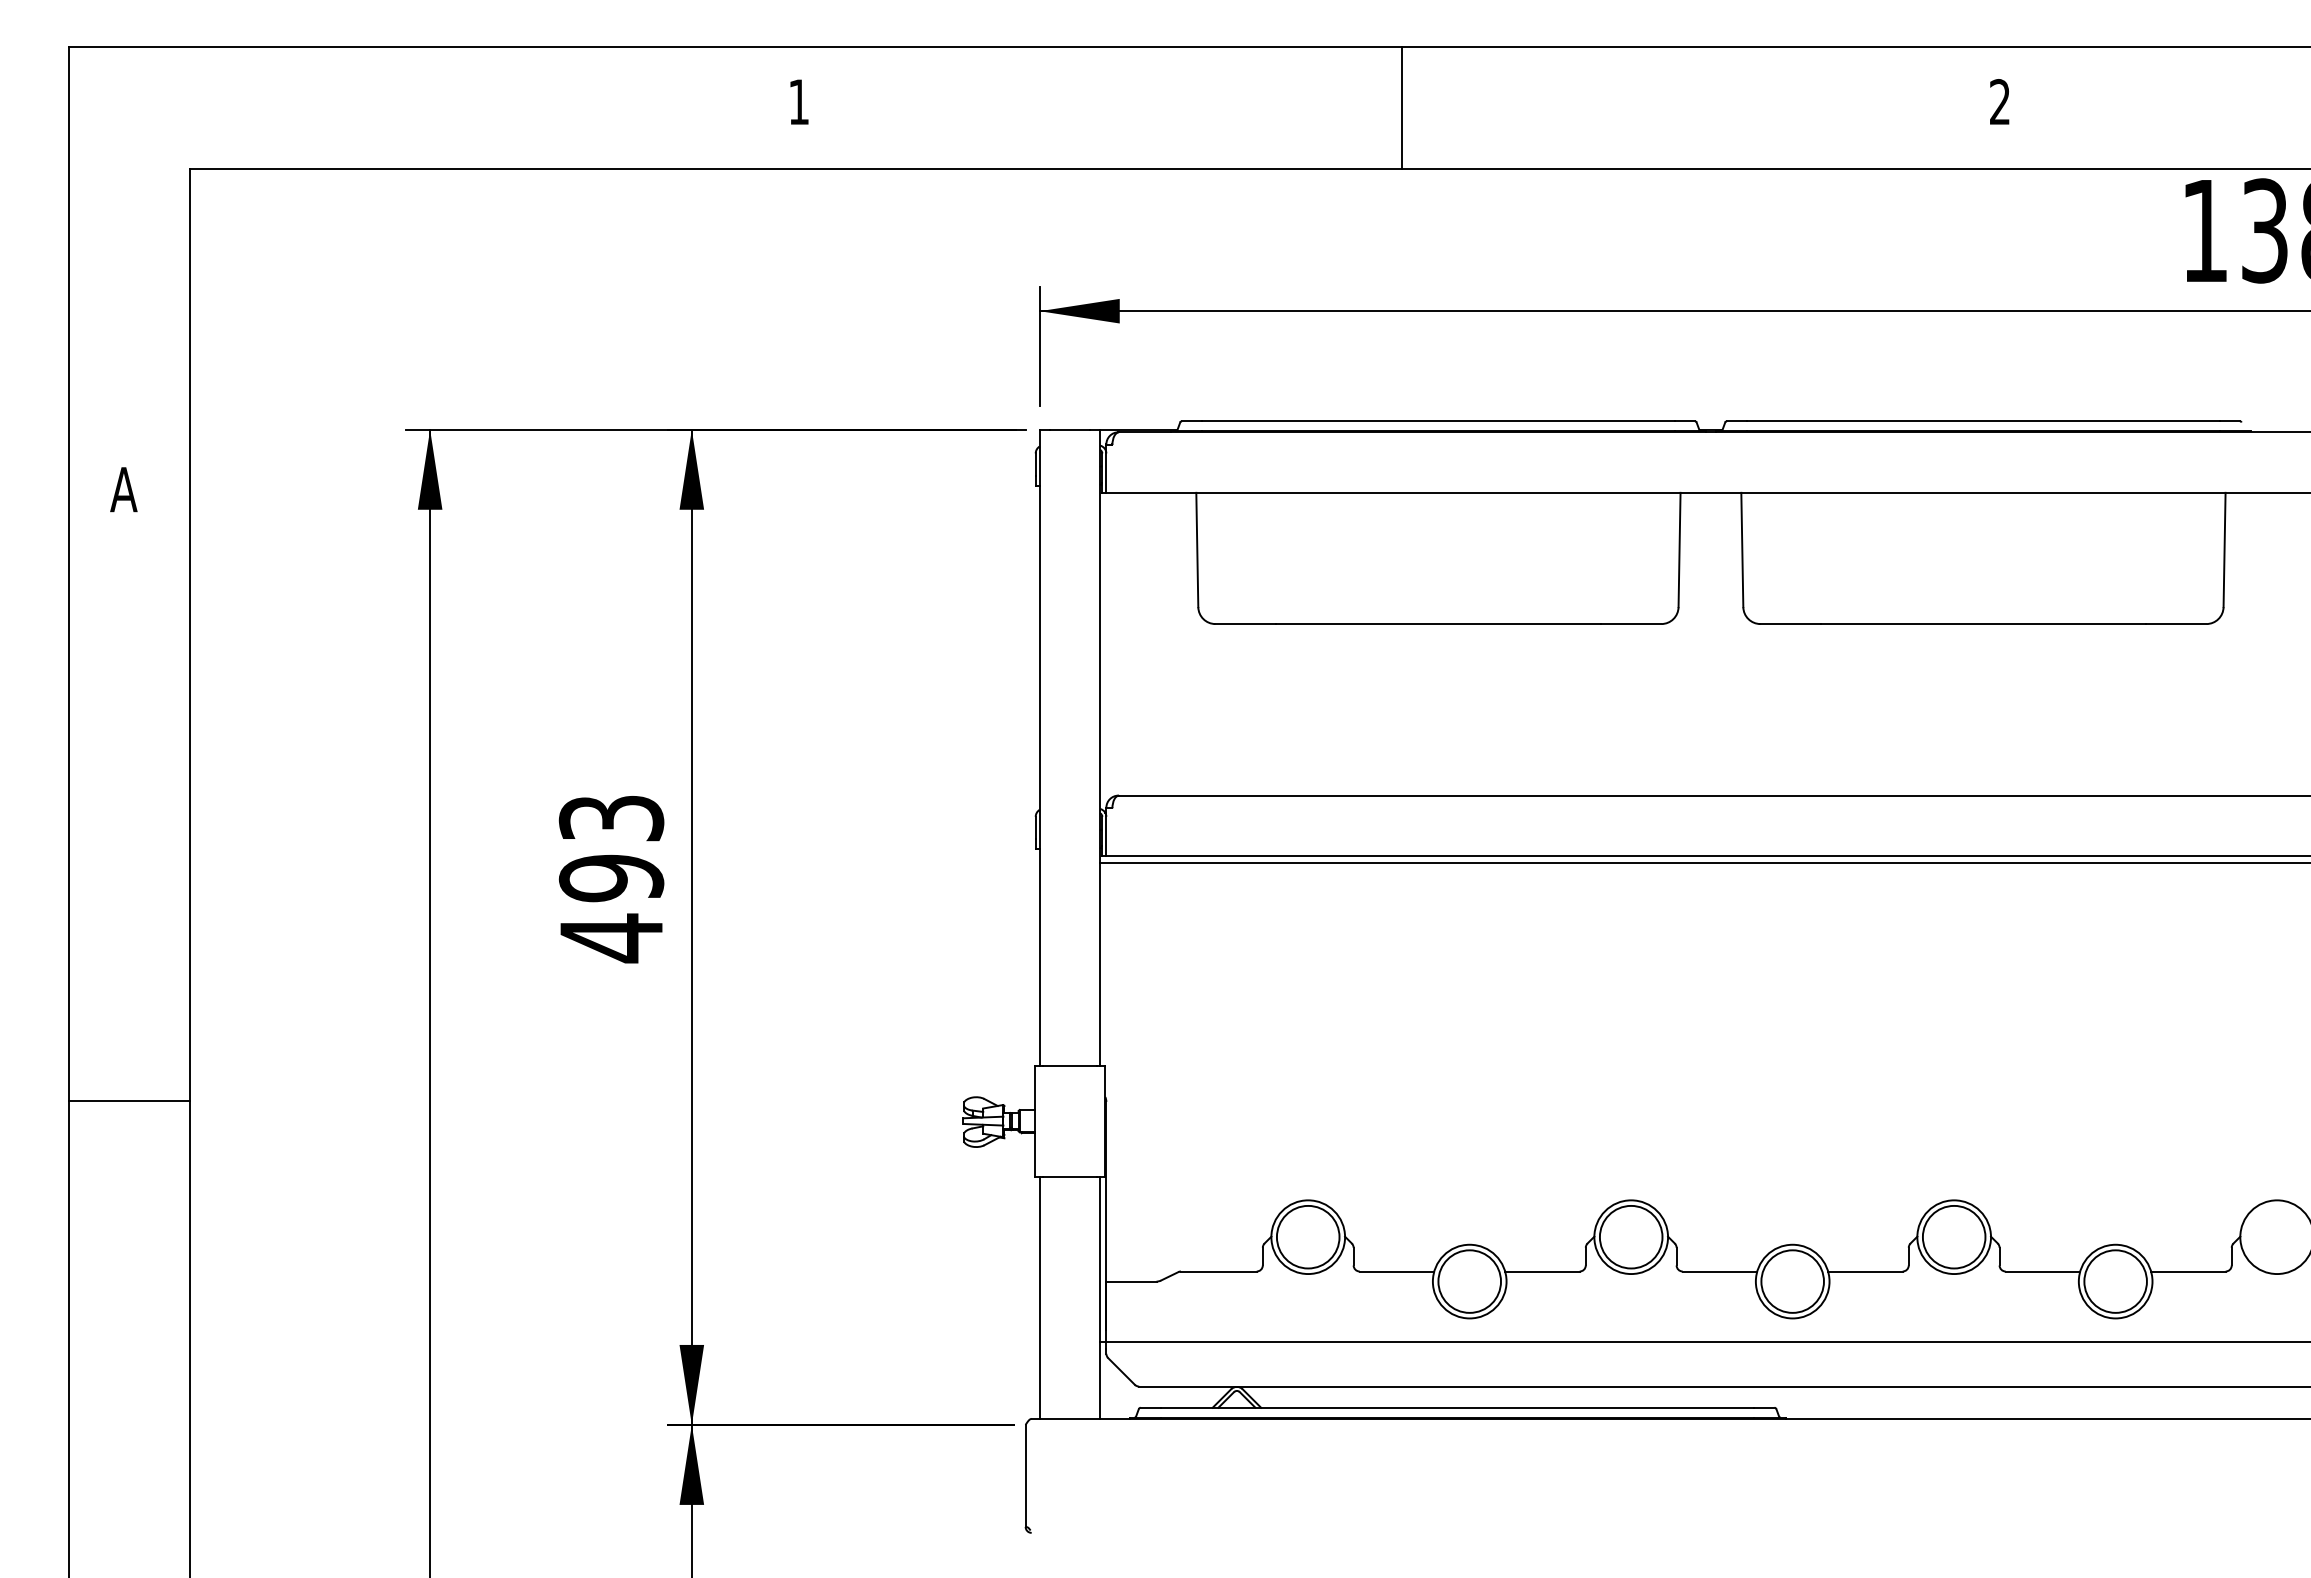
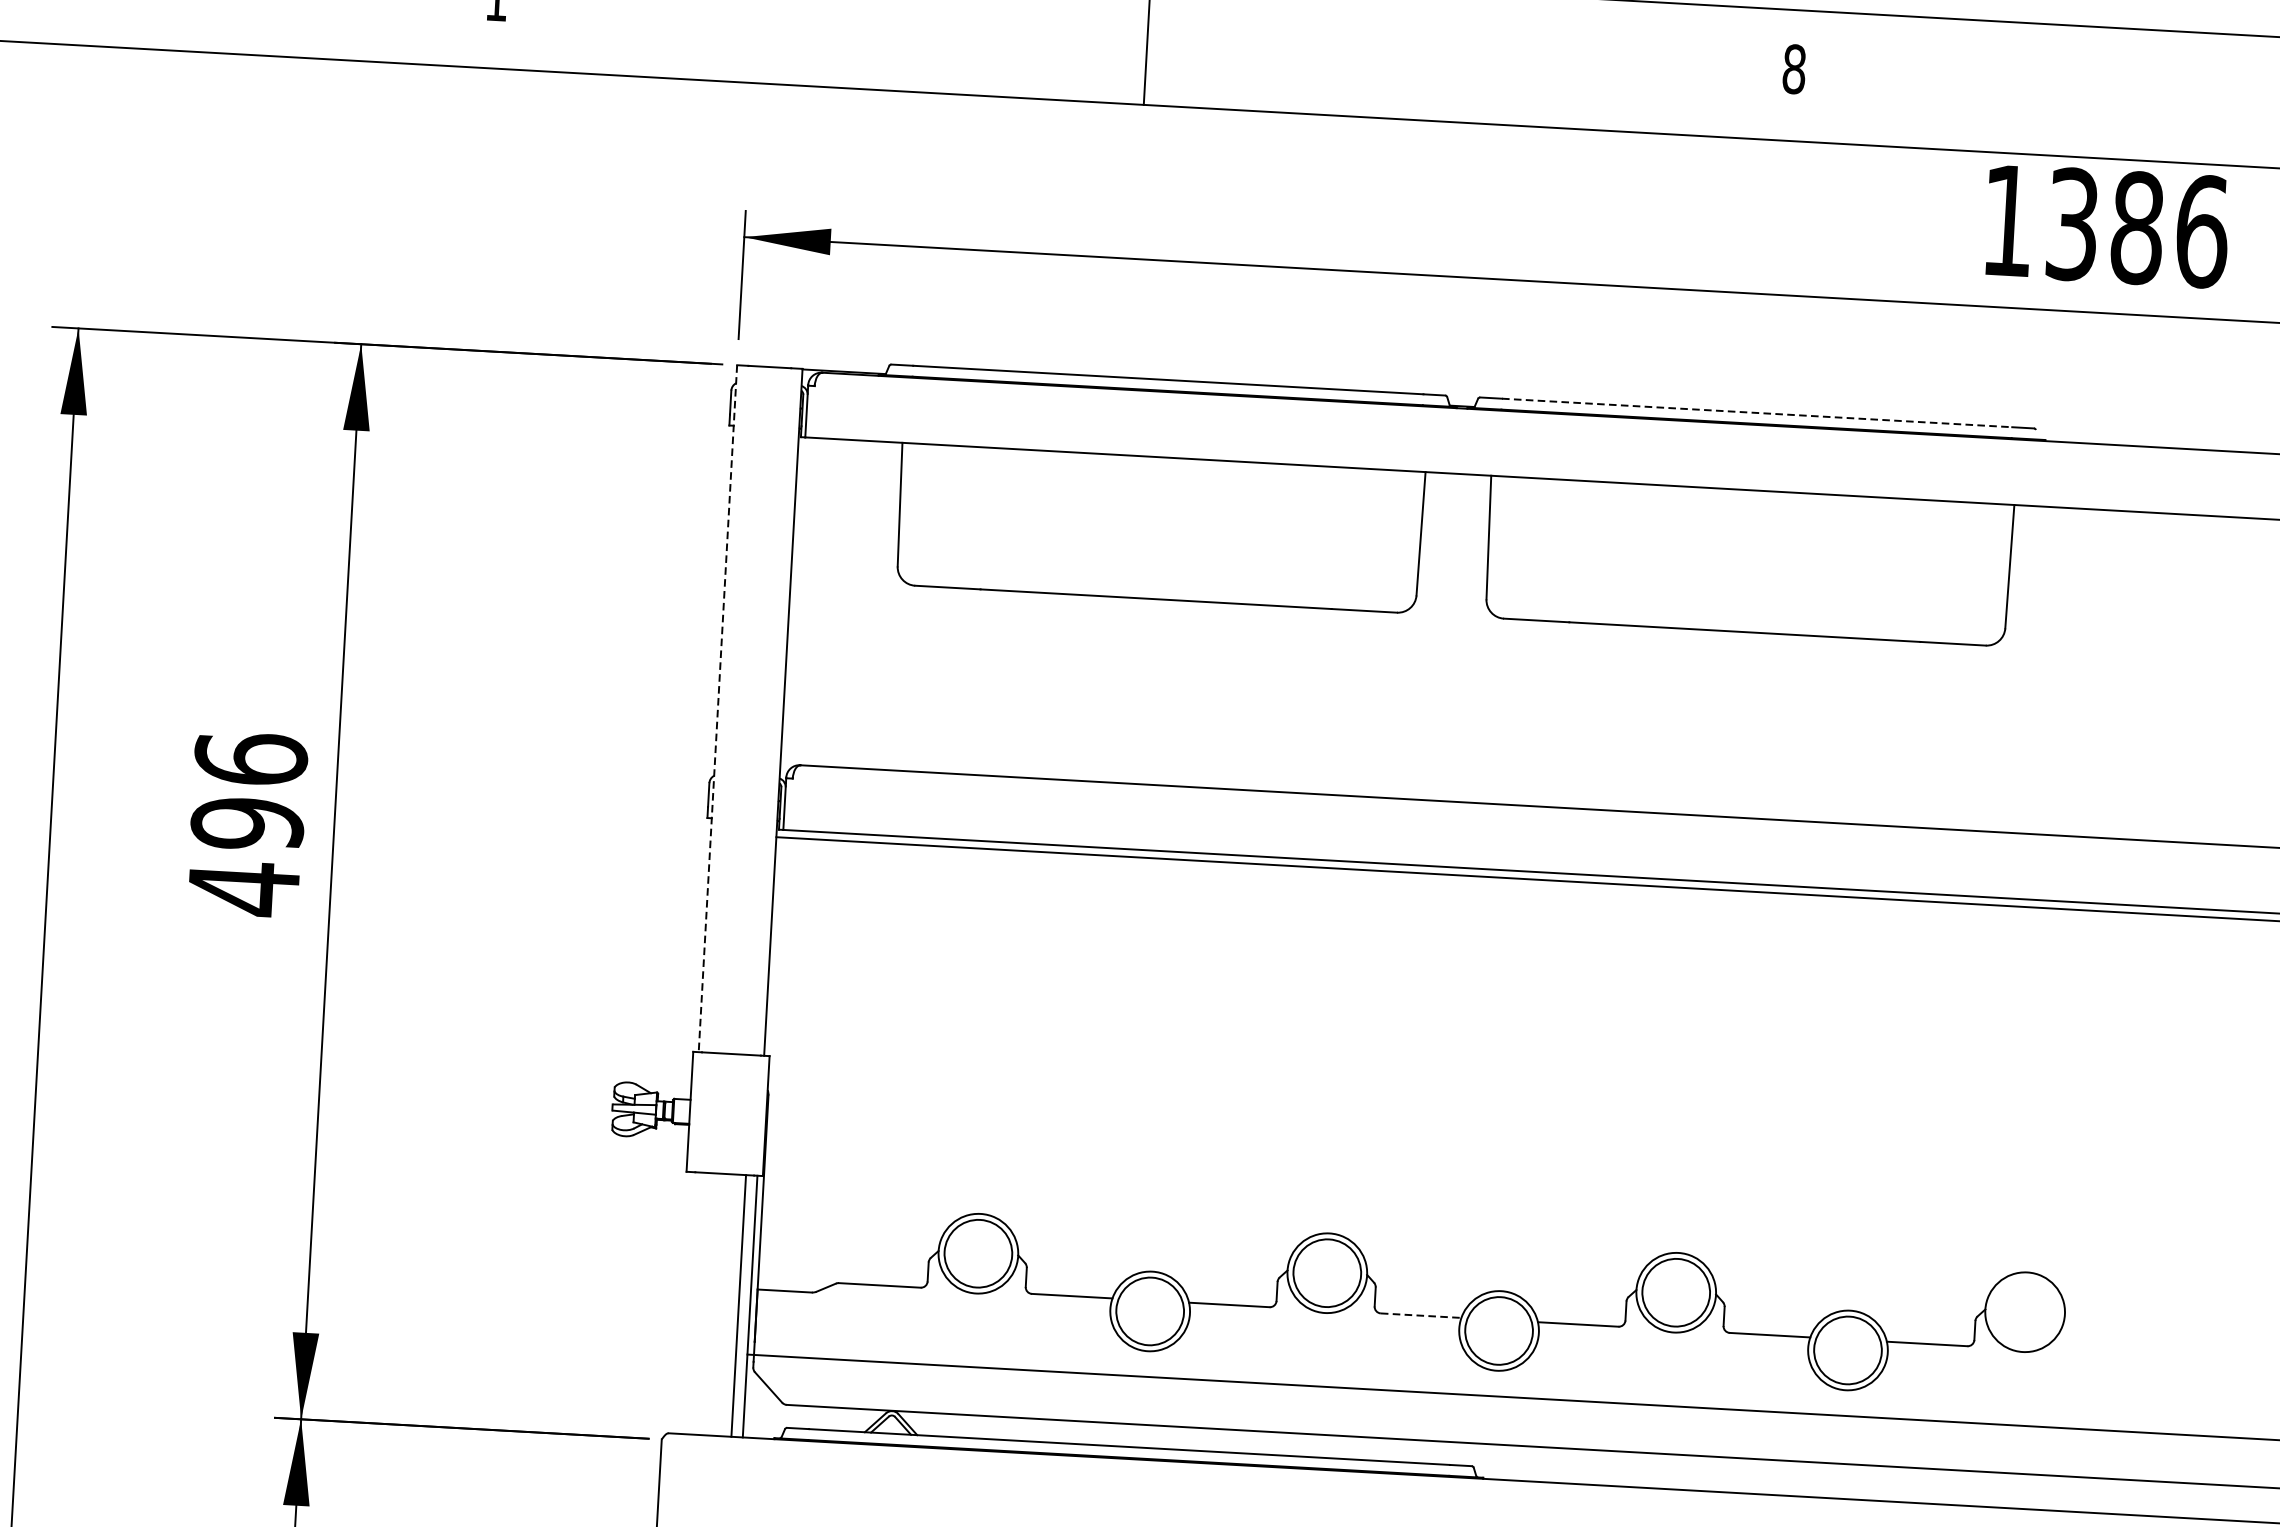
text: (1999, 102) -> (1793, 69), 2 -> 8
line: (1983, 421) -> (1757, 413), solid -> dashed
line: (1039, 747) -> (717, 708), solid -> dashed
text: (611, 817) -> (251, 758), 493 -> 496
line: (1720, 1271) -> (1421, 1315), solid -> dashed
line: (1039, 1297) -> (738, 1305), moved

